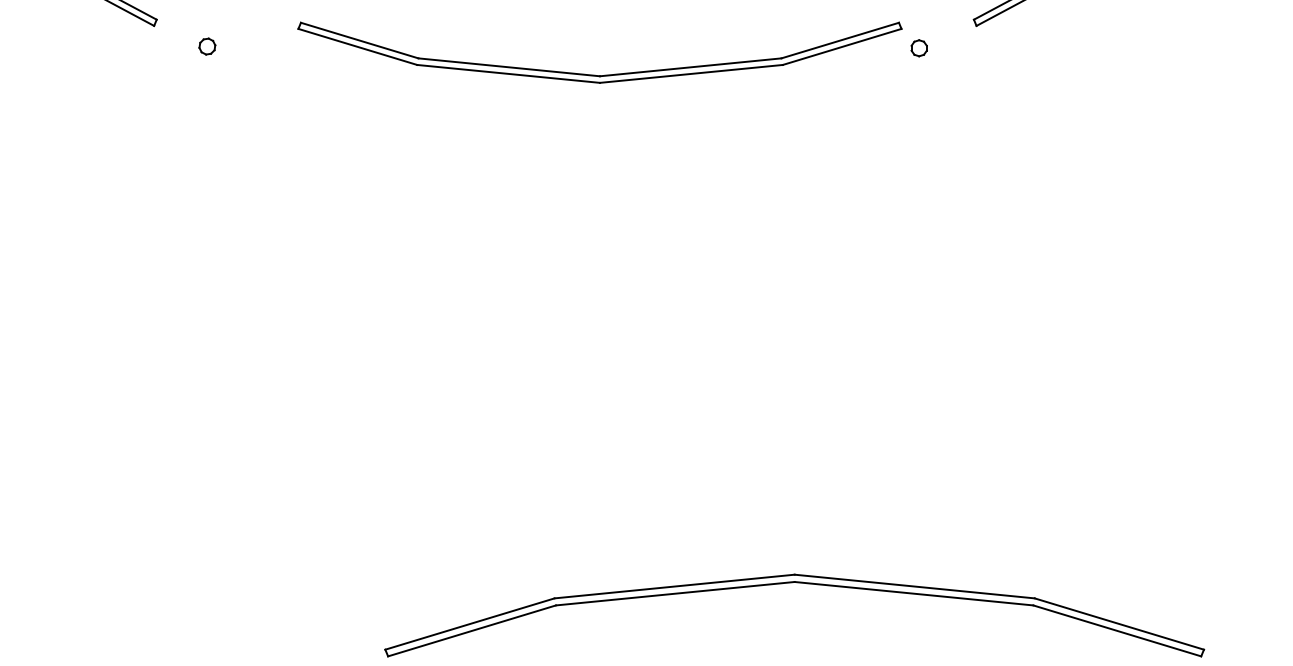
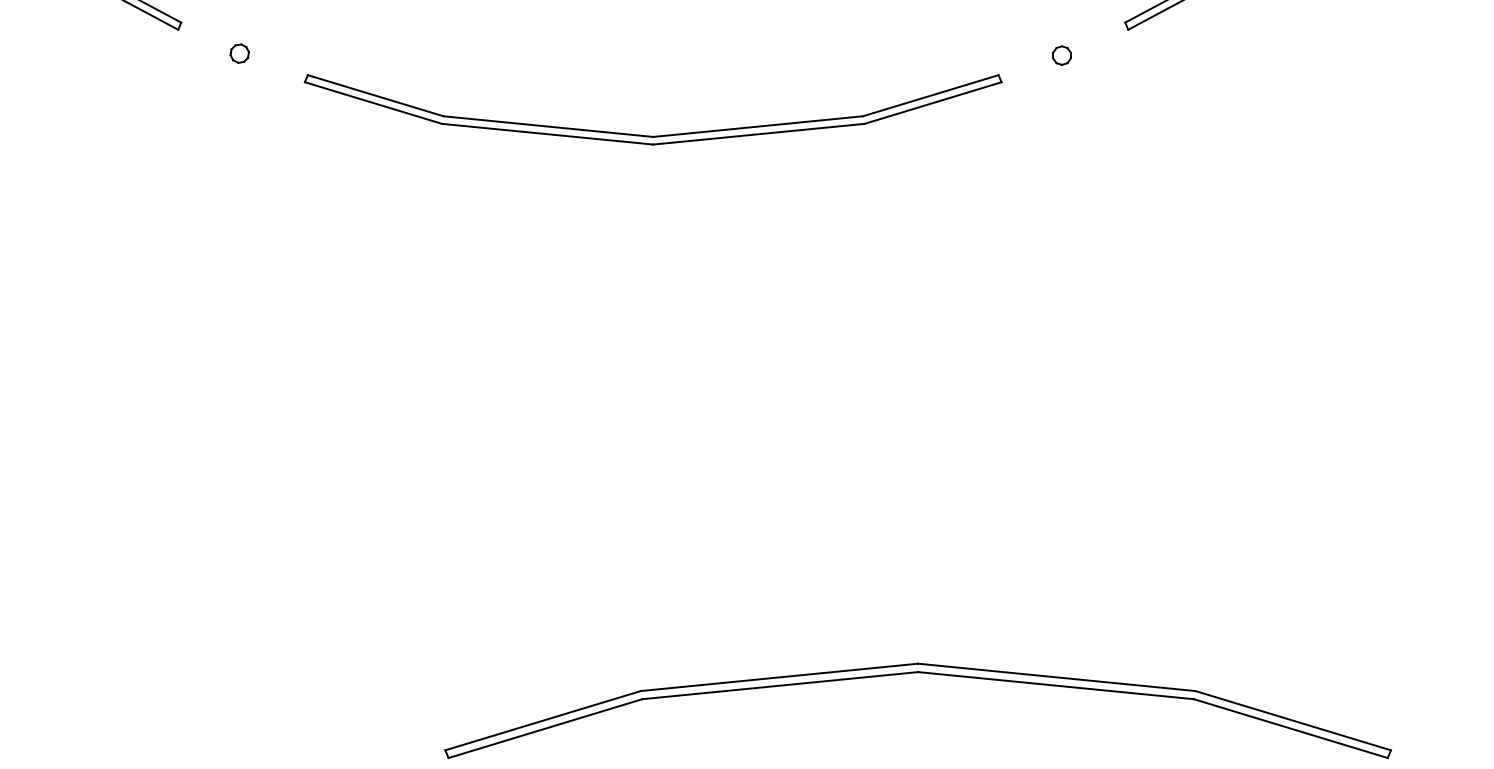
part: (598, 75) -> (651, 135), moved

